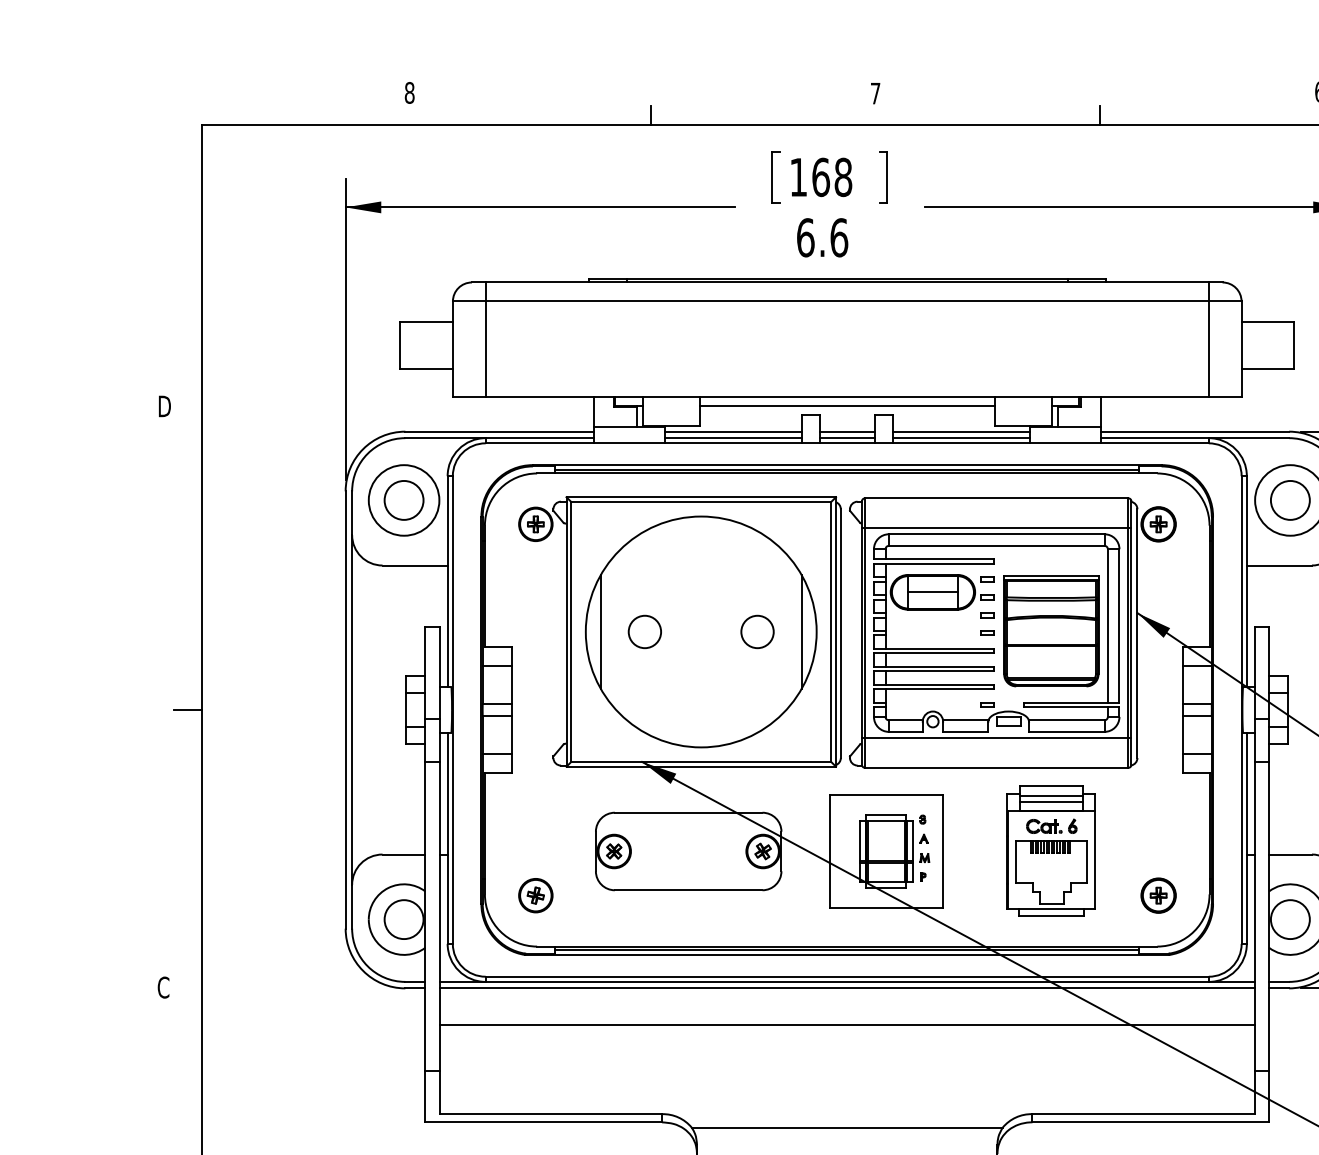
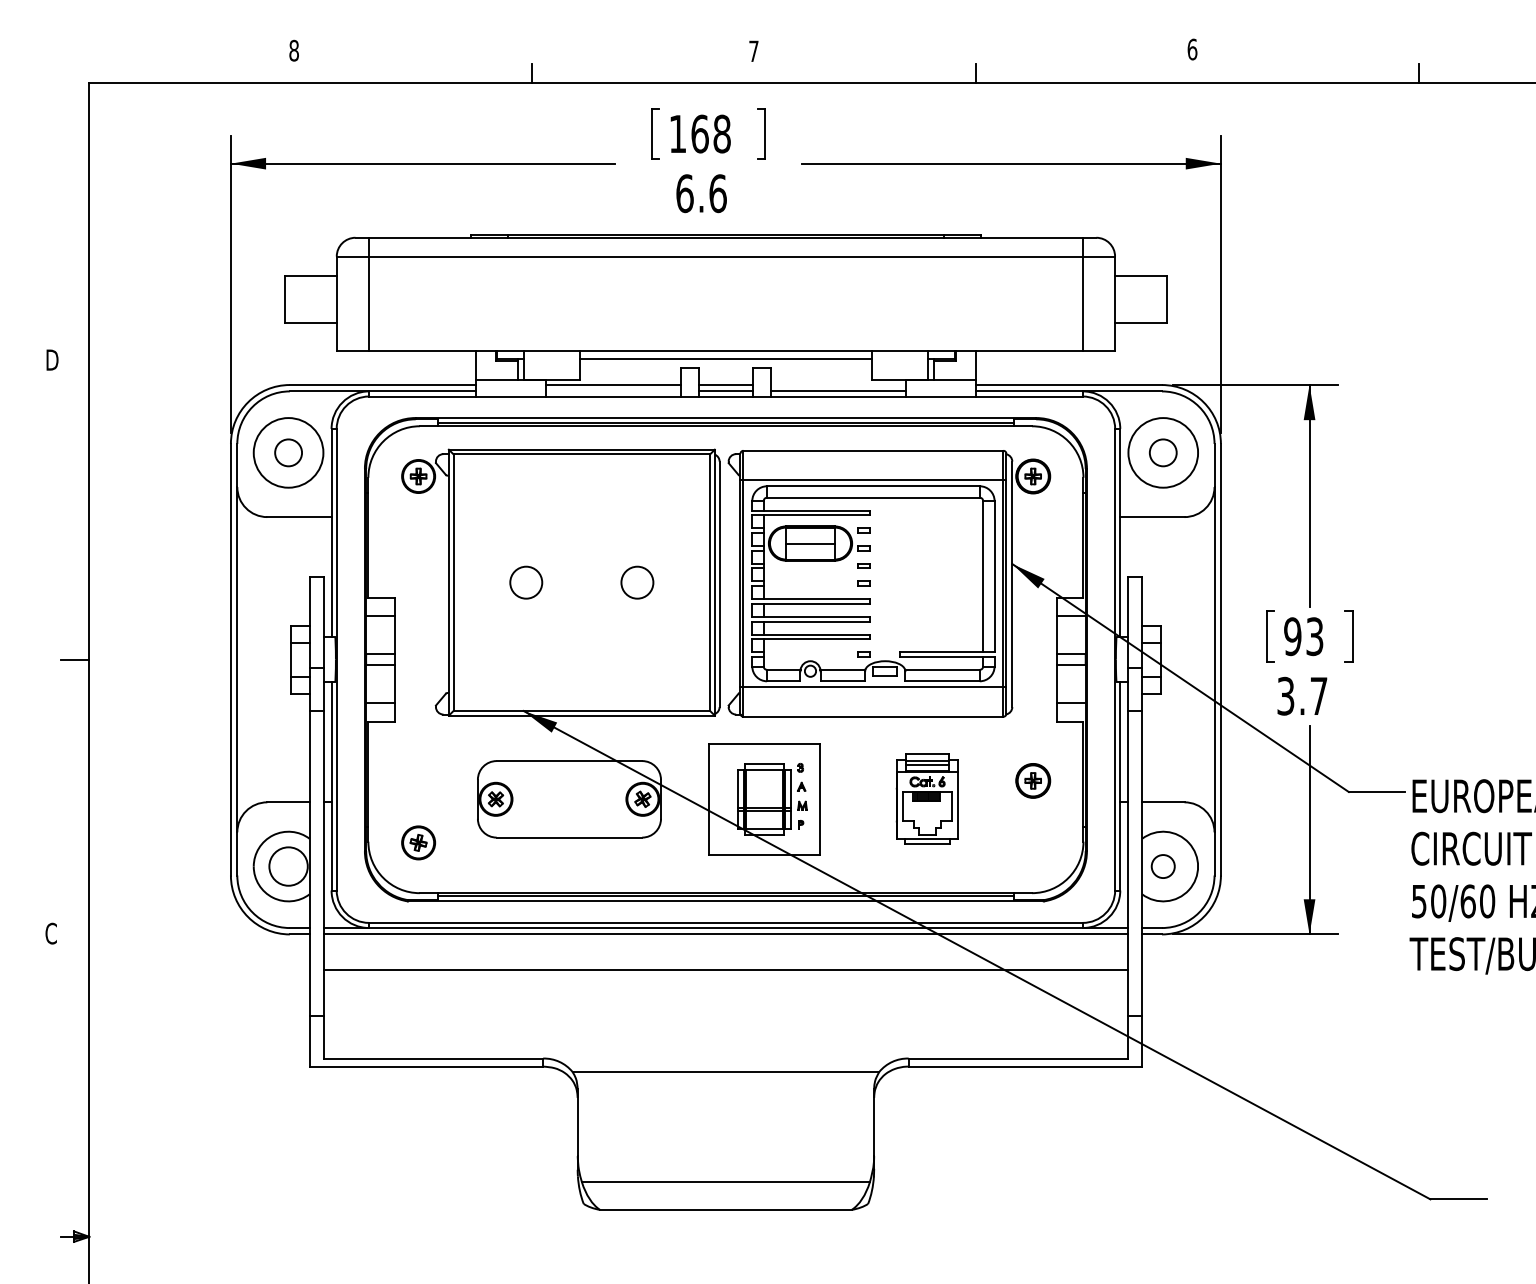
line: (961, 432) -> (838, 385), removed
line: (732, 438) -> (612, 391), removed
circle: (403, 500) -> (288, 452), size x0.7
circle: (1290, 500) -> (1163, 452), size x0.7
part: (1051, 630) -> (927, 581), removed
part: (700, 631) -> (581, 582), removed
part: (1050, 850) -> (926, 798), size x0.7
part: (1158, 895) -> (1033, 780), moved
circle: (1290, 919) -> (1163, 866), size x0.6

